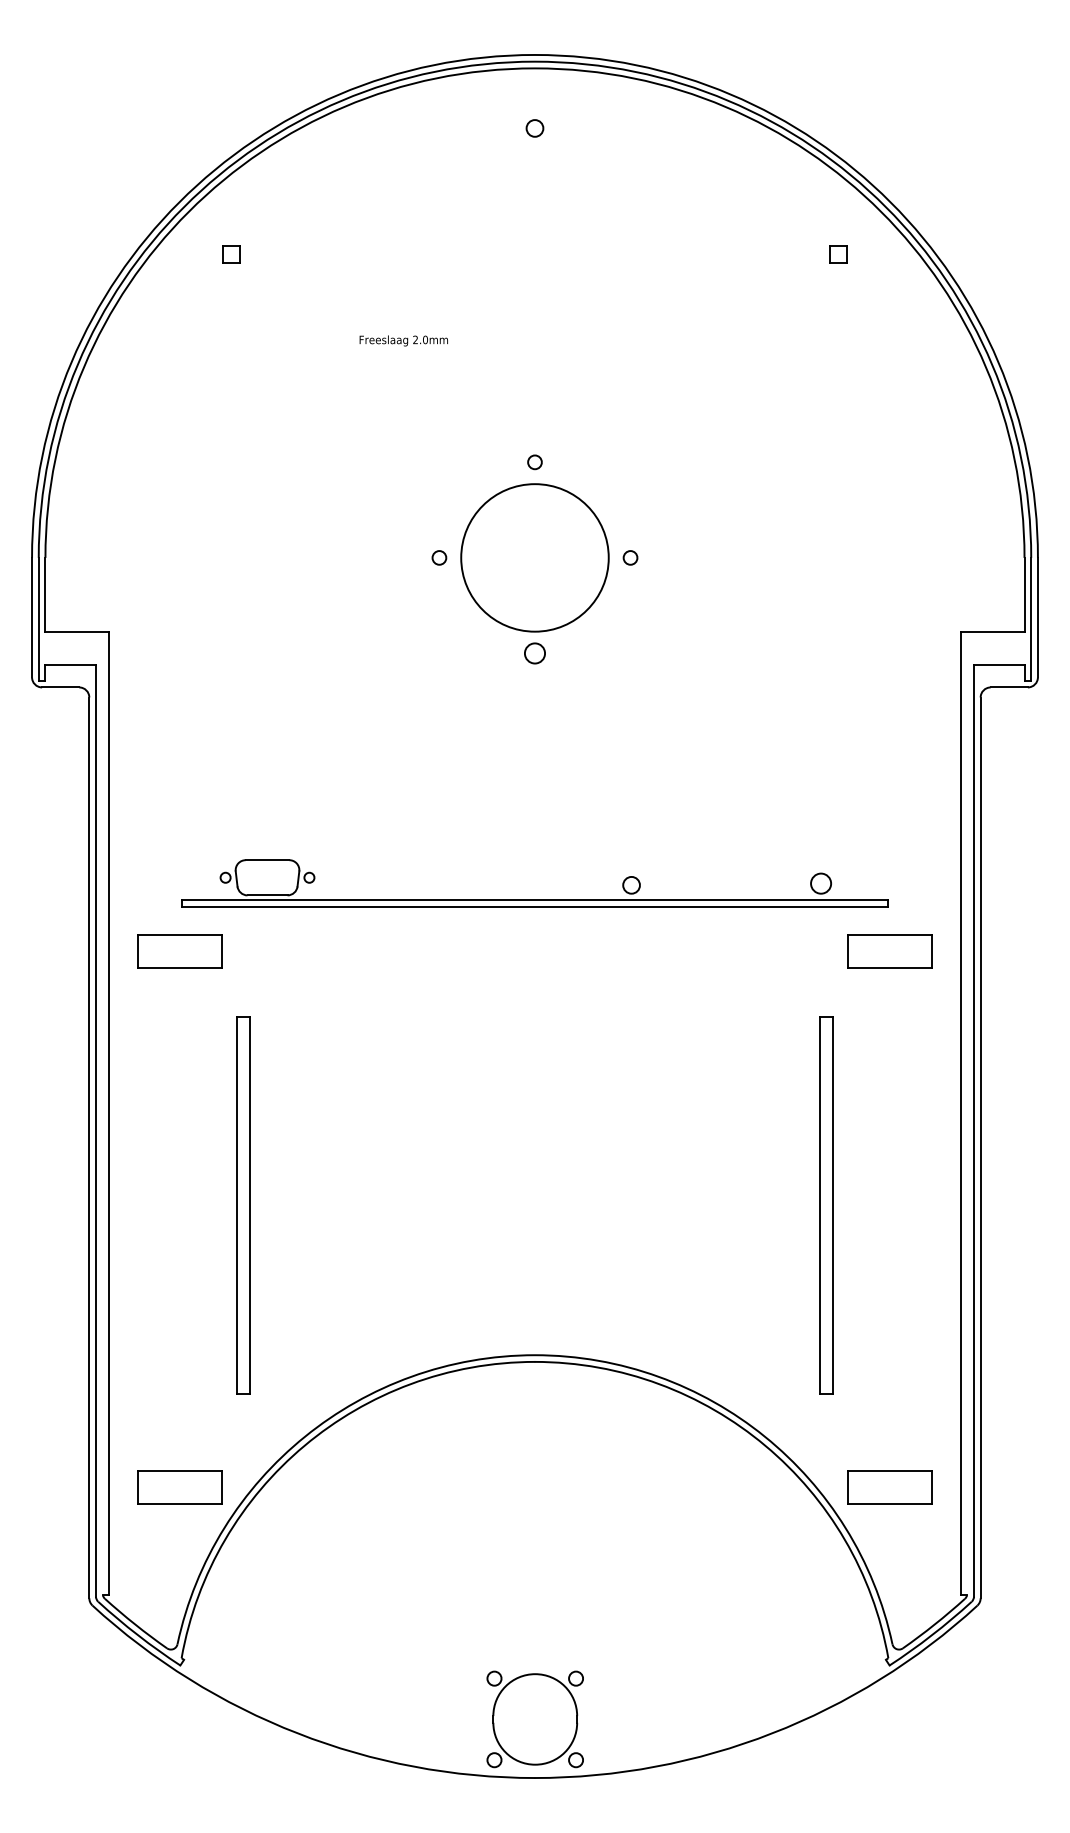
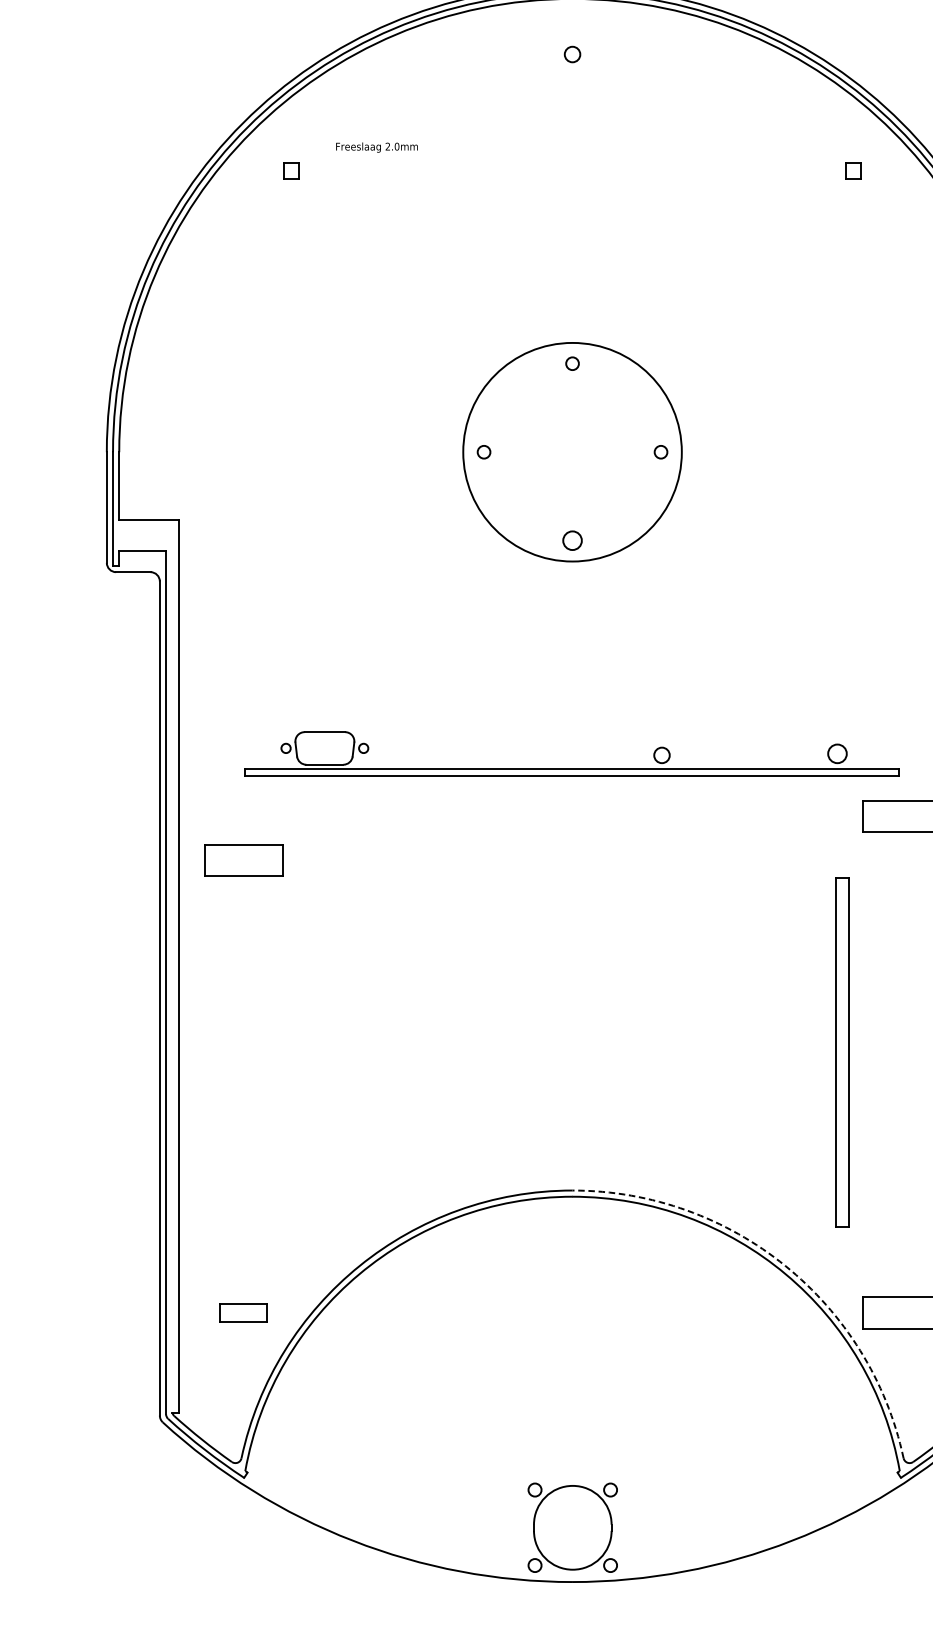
text: (403, 340) -> (376, 147), moved
circle: (534, 557) -> (572, 451), size x1.6
part: (179, 951) -> (243, 860), moved
part: (243, 1205) -> (302, 1051), removed
arc: (764, 1436) -> (785, 1265), solid -> dashed
part: (179, 1487) -> (243, 1313), size x0.6

